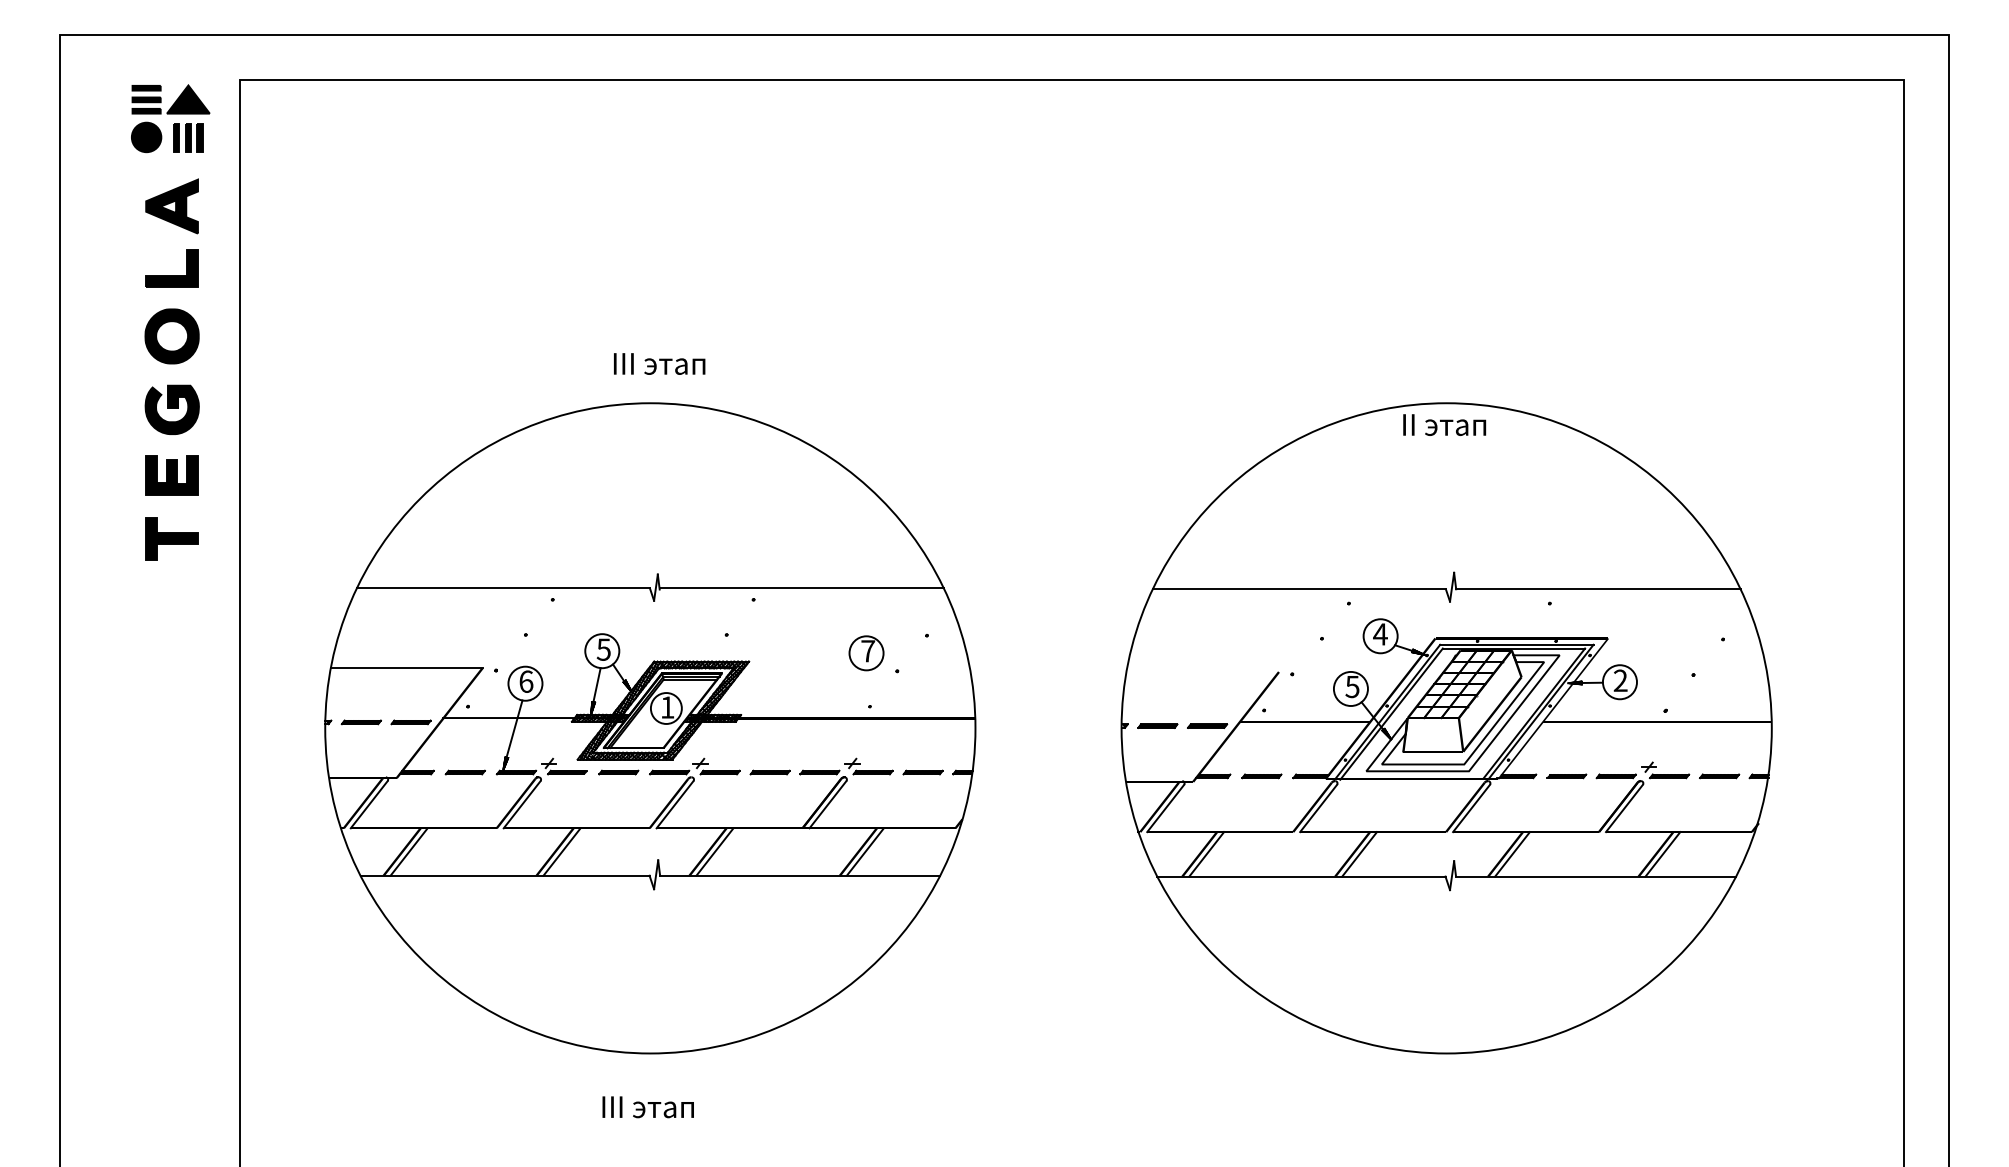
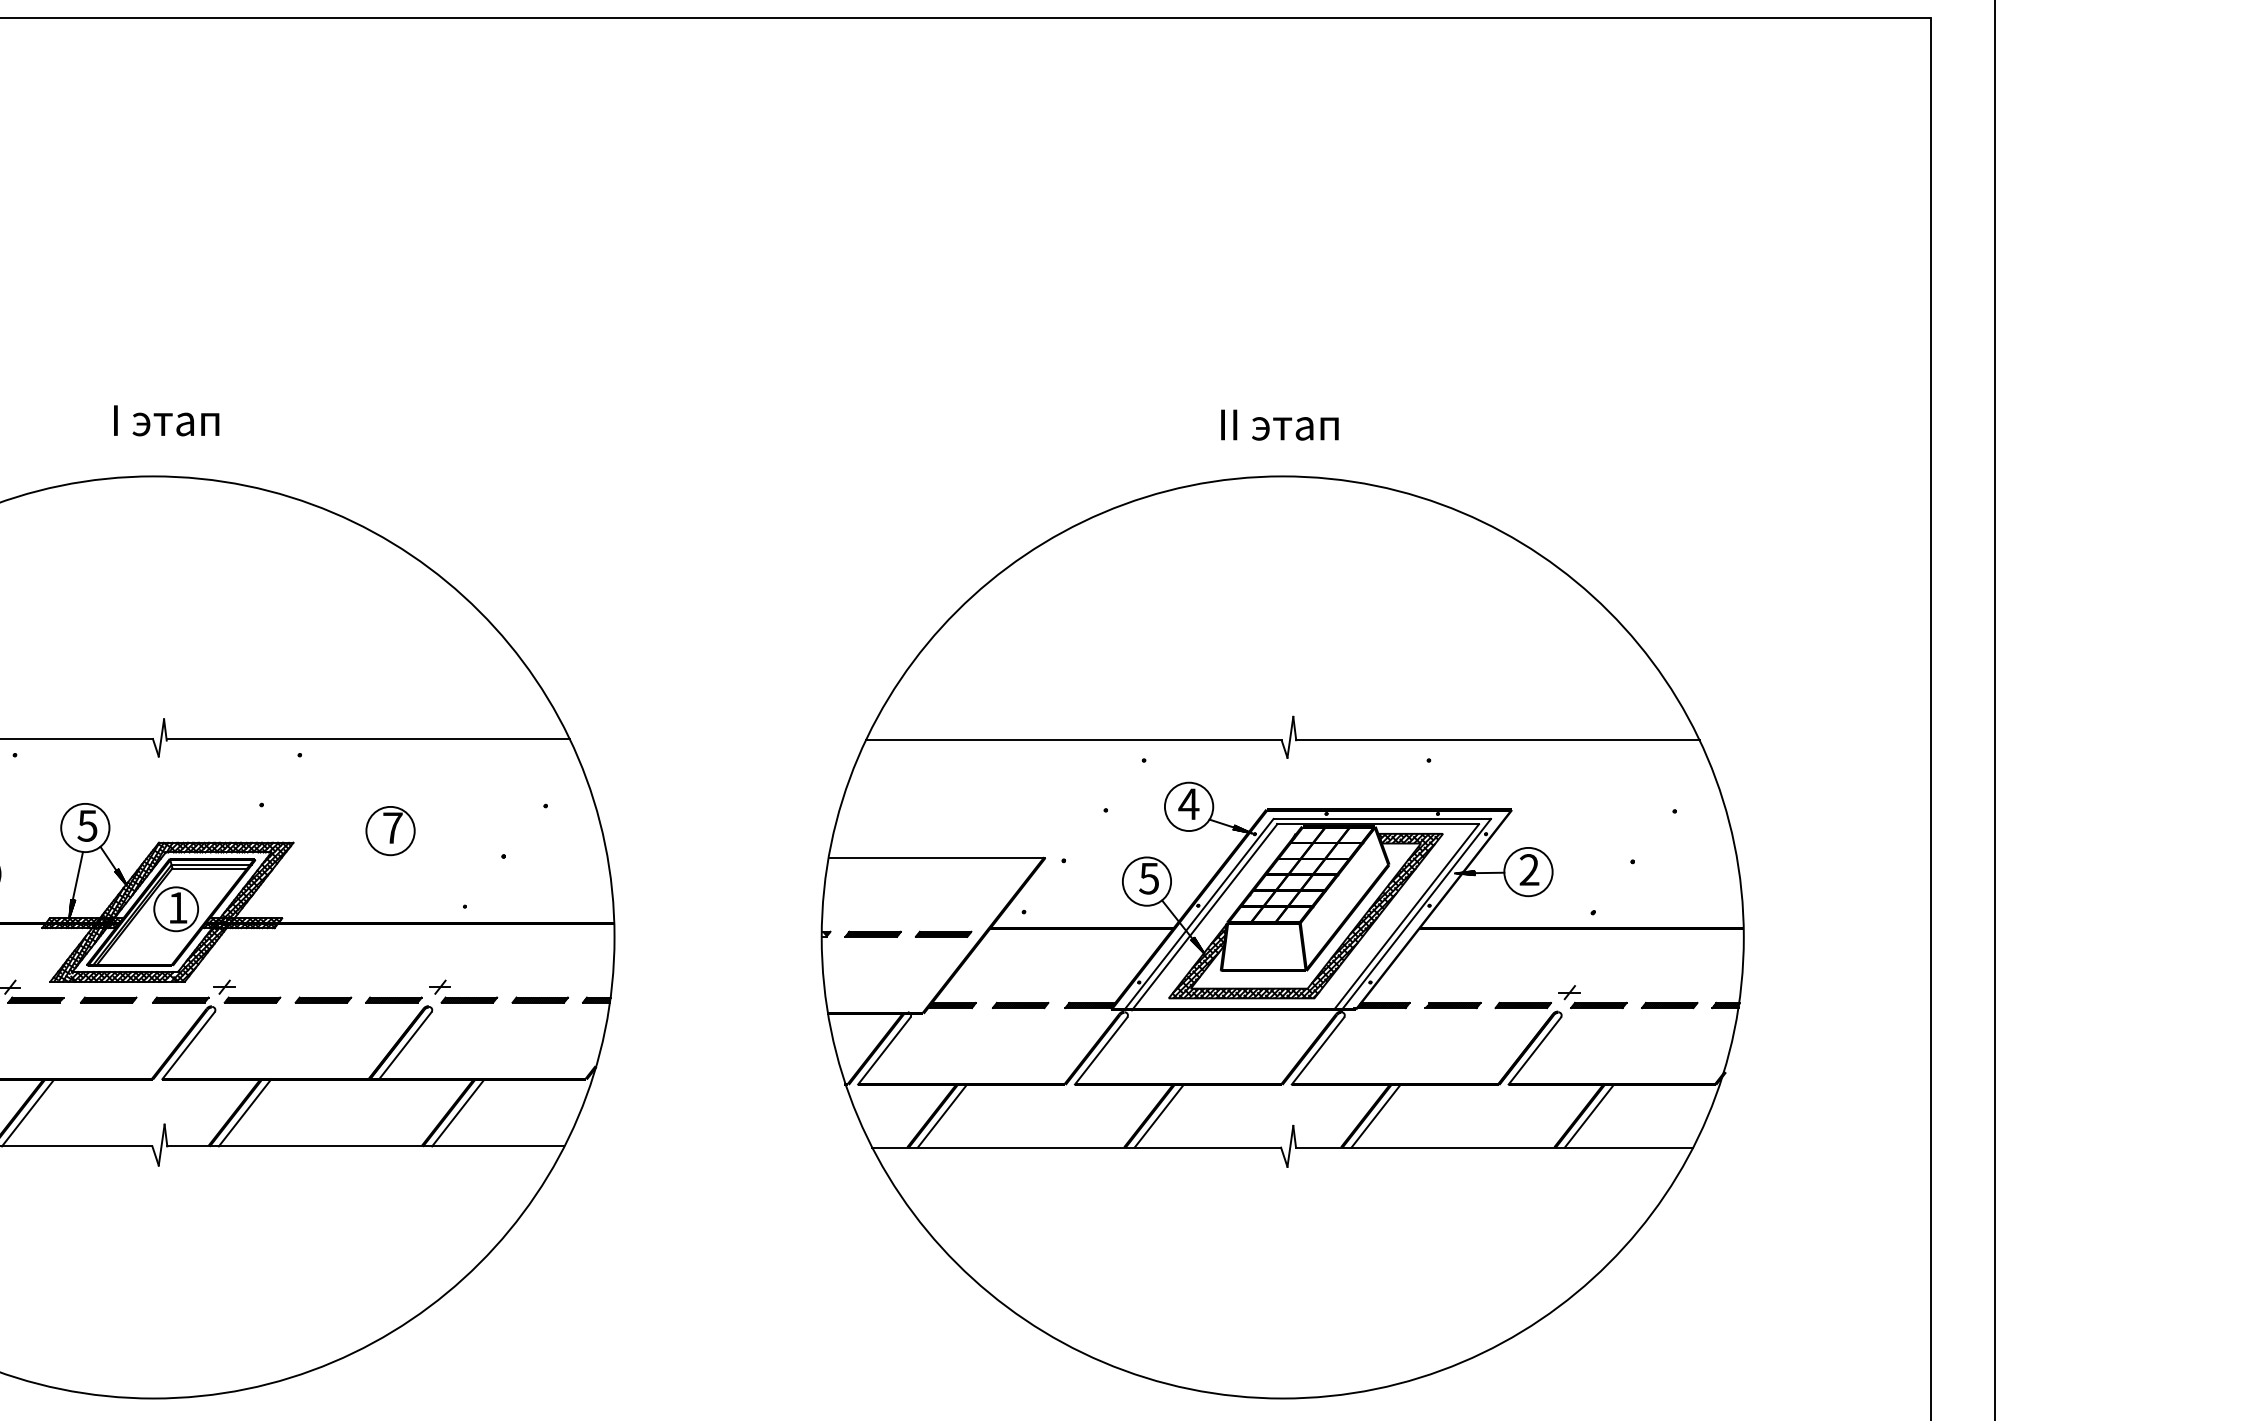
text: (659, 363) -> (166, 420), III этап -> I этап
text: (1444, 424) -> (1279, 424), moved
part: (866, 653) -> (390, 831), moved
line: (1202, 672) -> (936, 858), added
hatch: (1462, 713) -> (1305, 916), added

